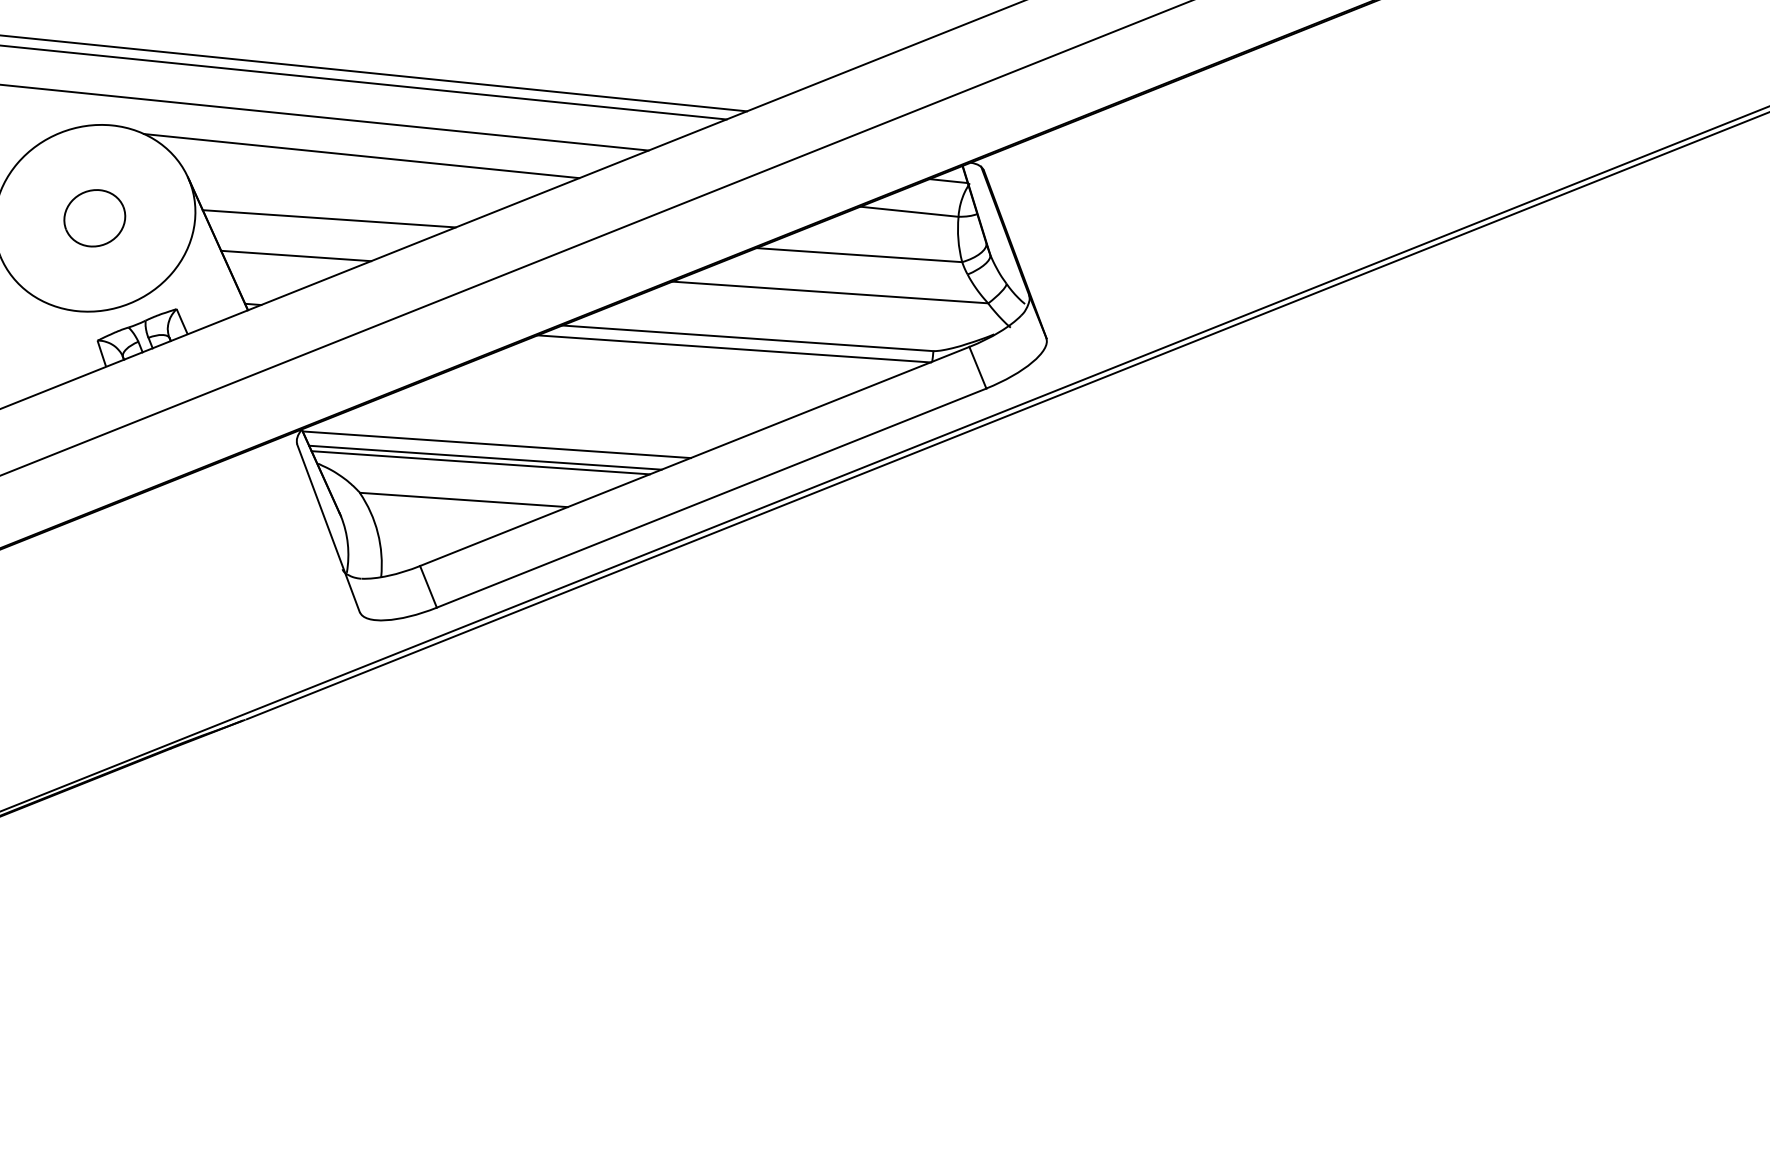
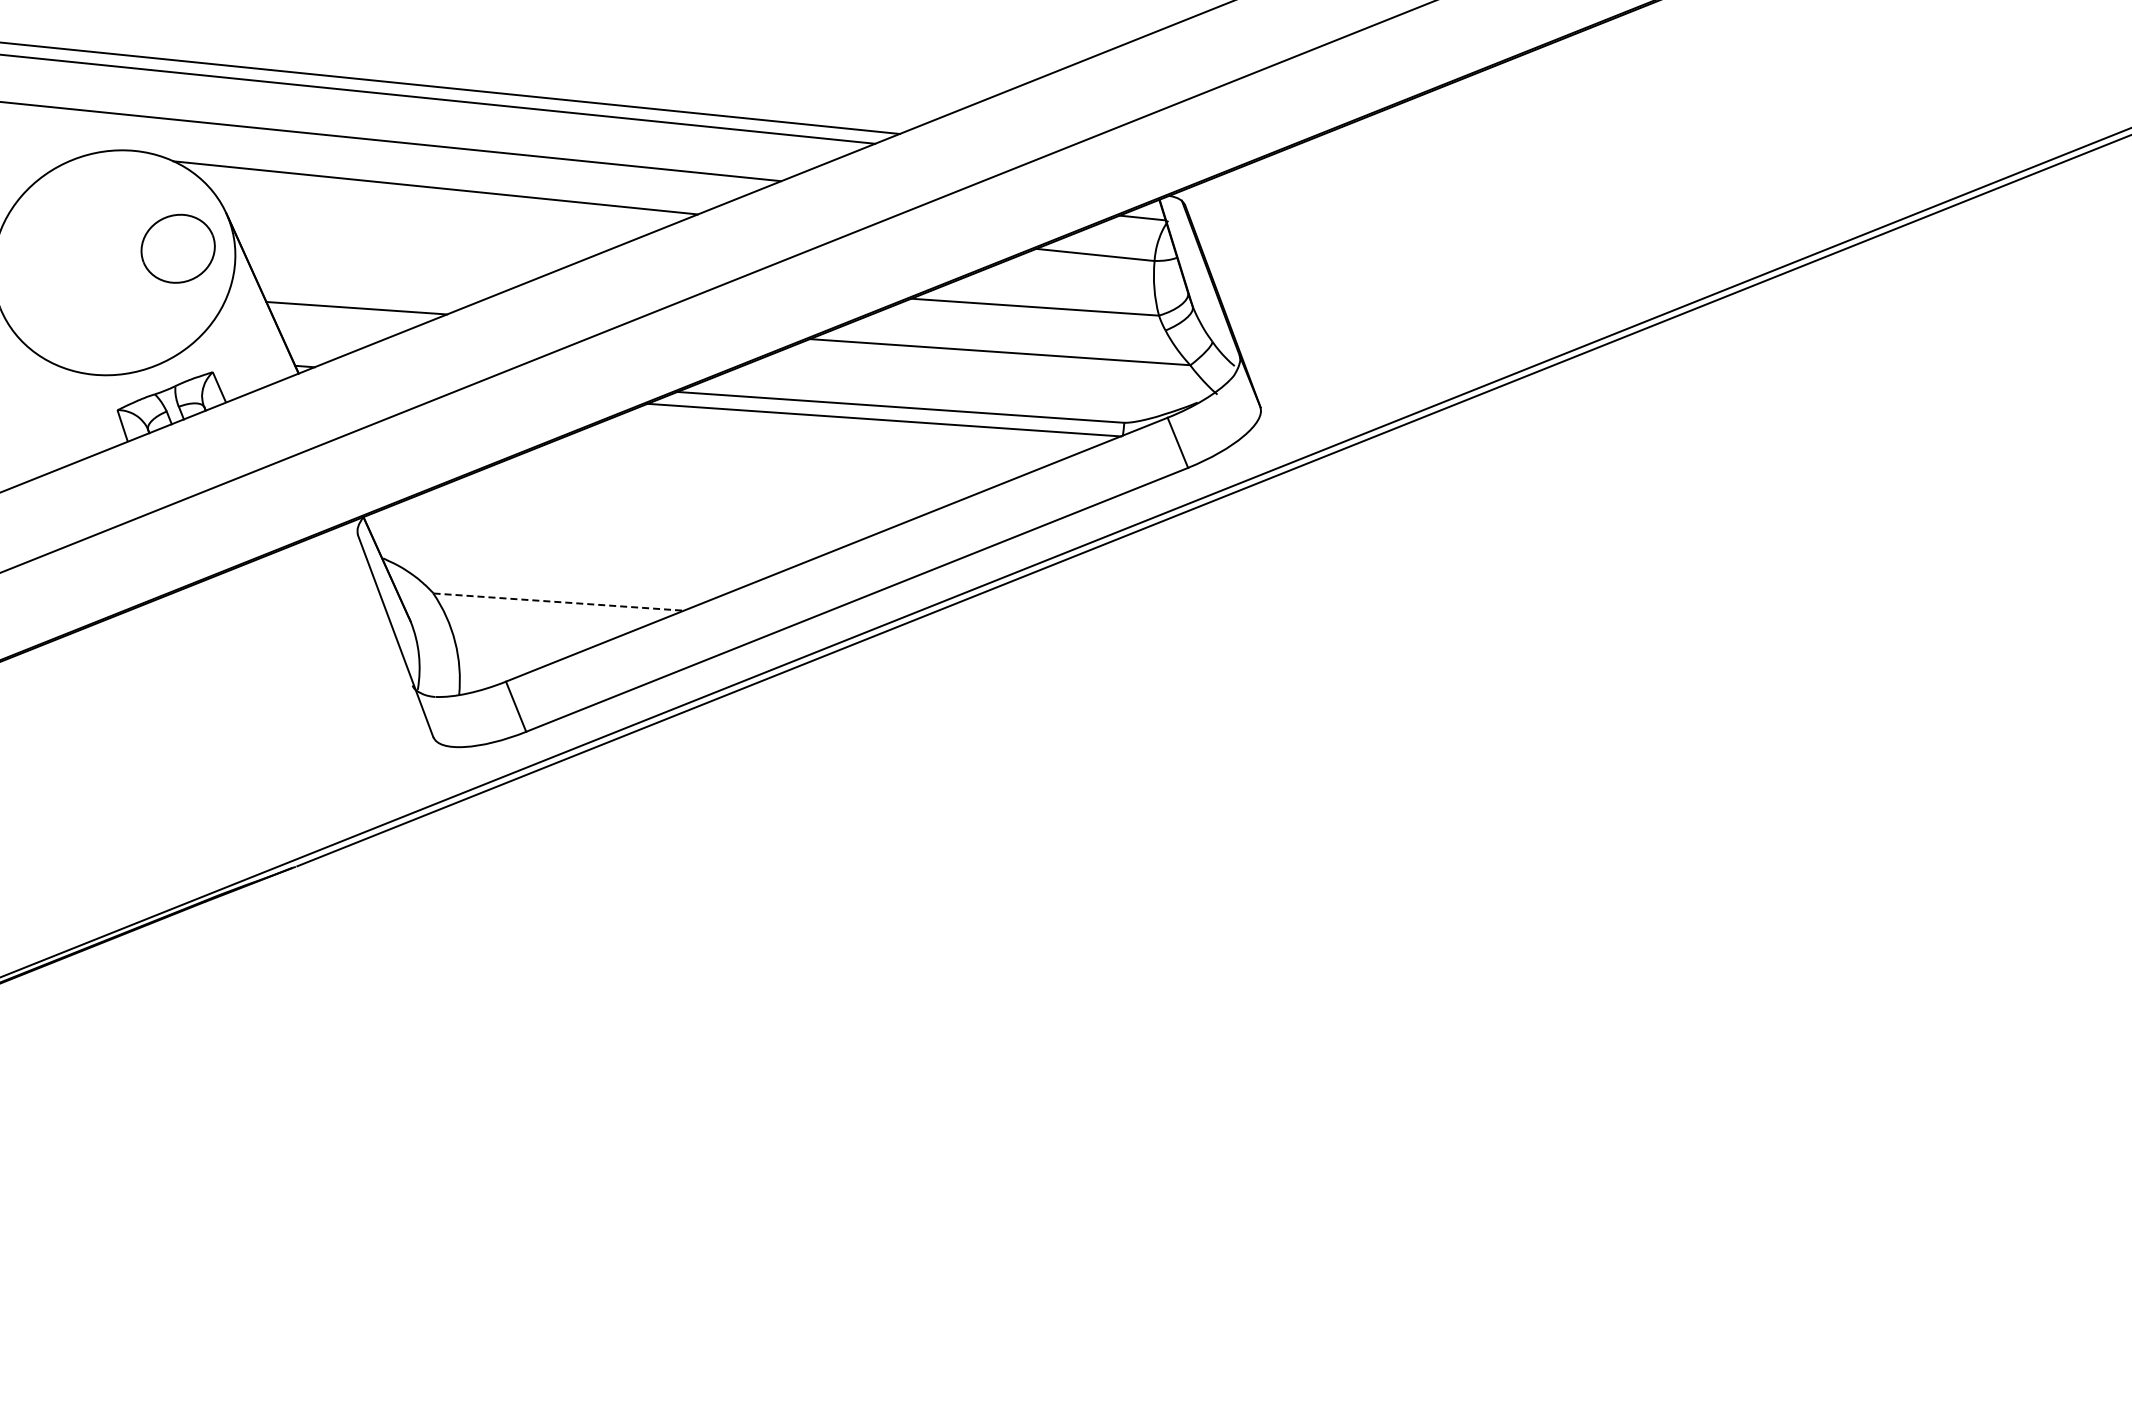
part: (94, 218) -> (177, 248), moved
line: (329, 218) -> (396, 263), removed
line: (496, 444) -> (598, 535), removed
line: (485, 457) -> (584, 550), removed
line: (480, 462) -> (578, 557), removed
line: (464, 500) -> (559, 602), solid -> dashed

